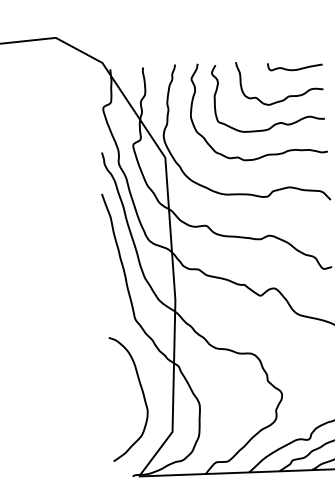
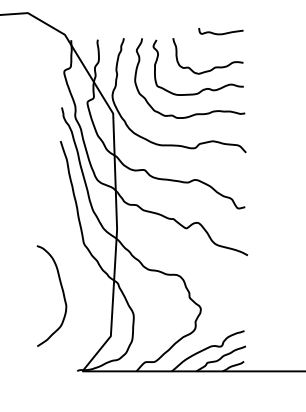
curve: (294, 69) -> (220, 33), moved
curve: (142, 396) -> (62, 294), moved

